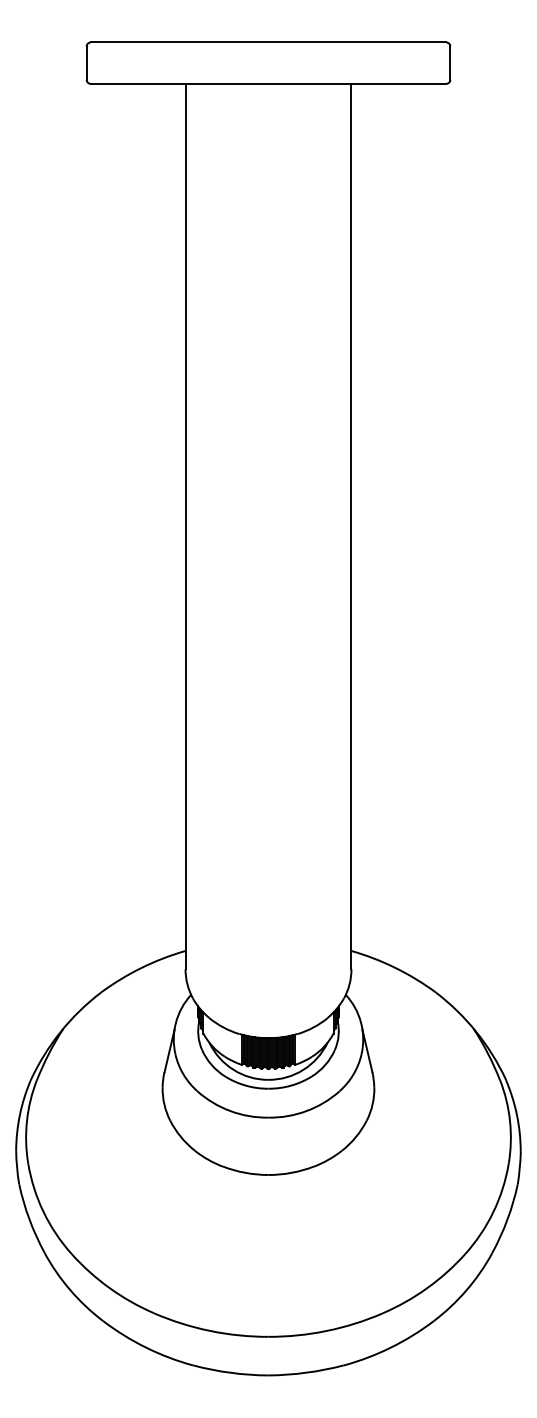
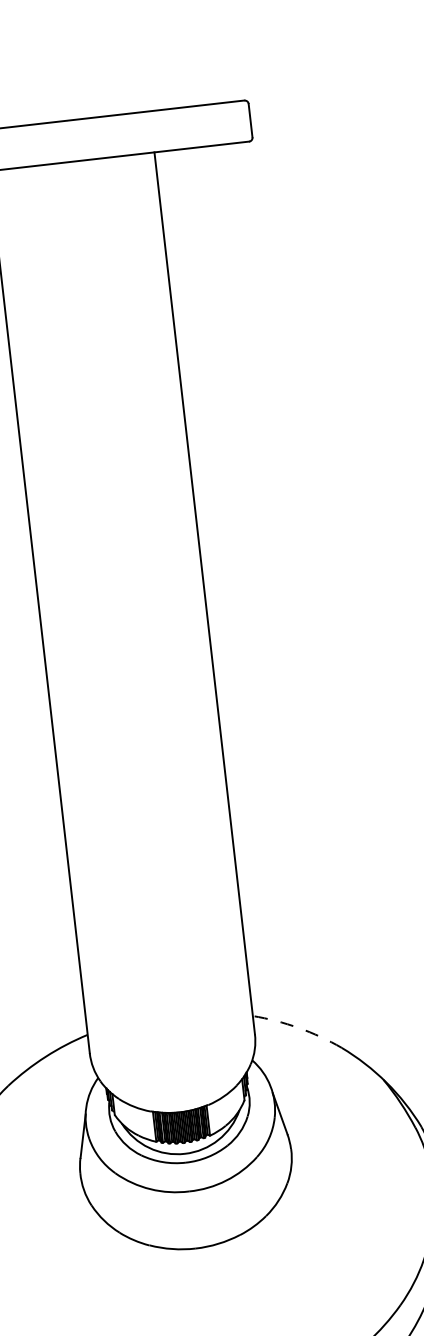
arc: (395, 967) -> (298, 1027), solid -> dashed

